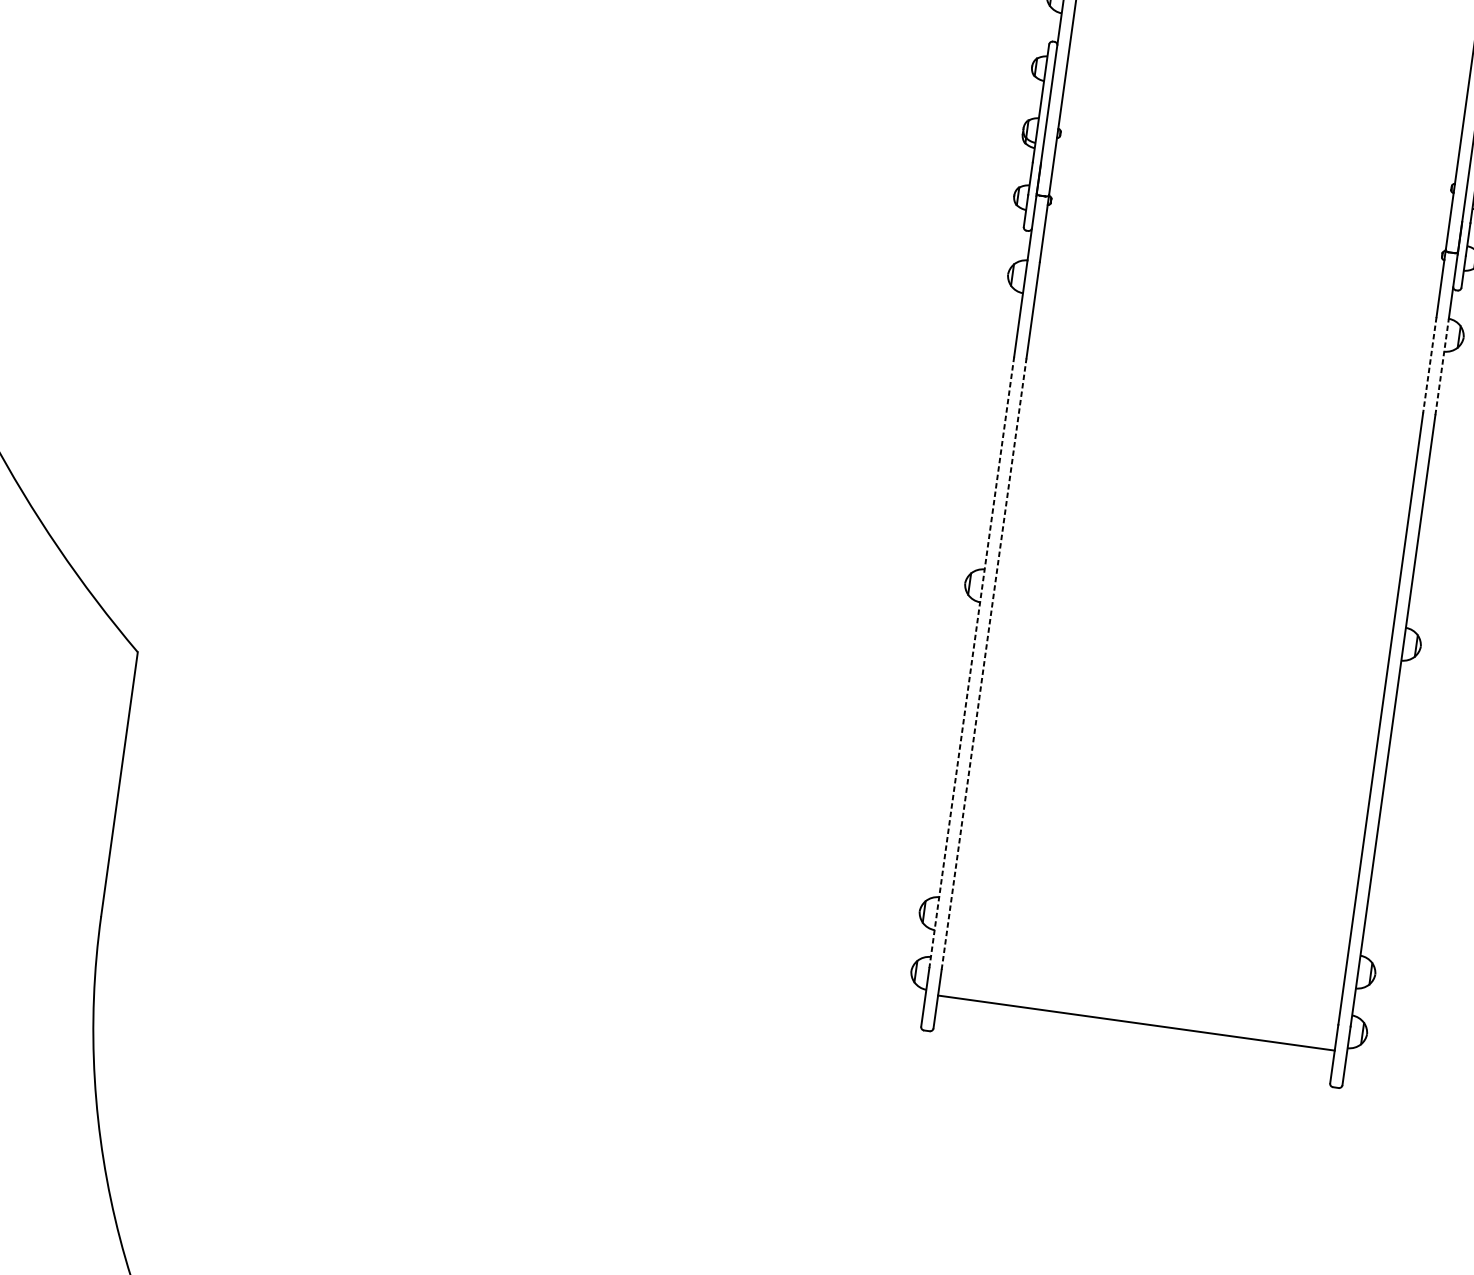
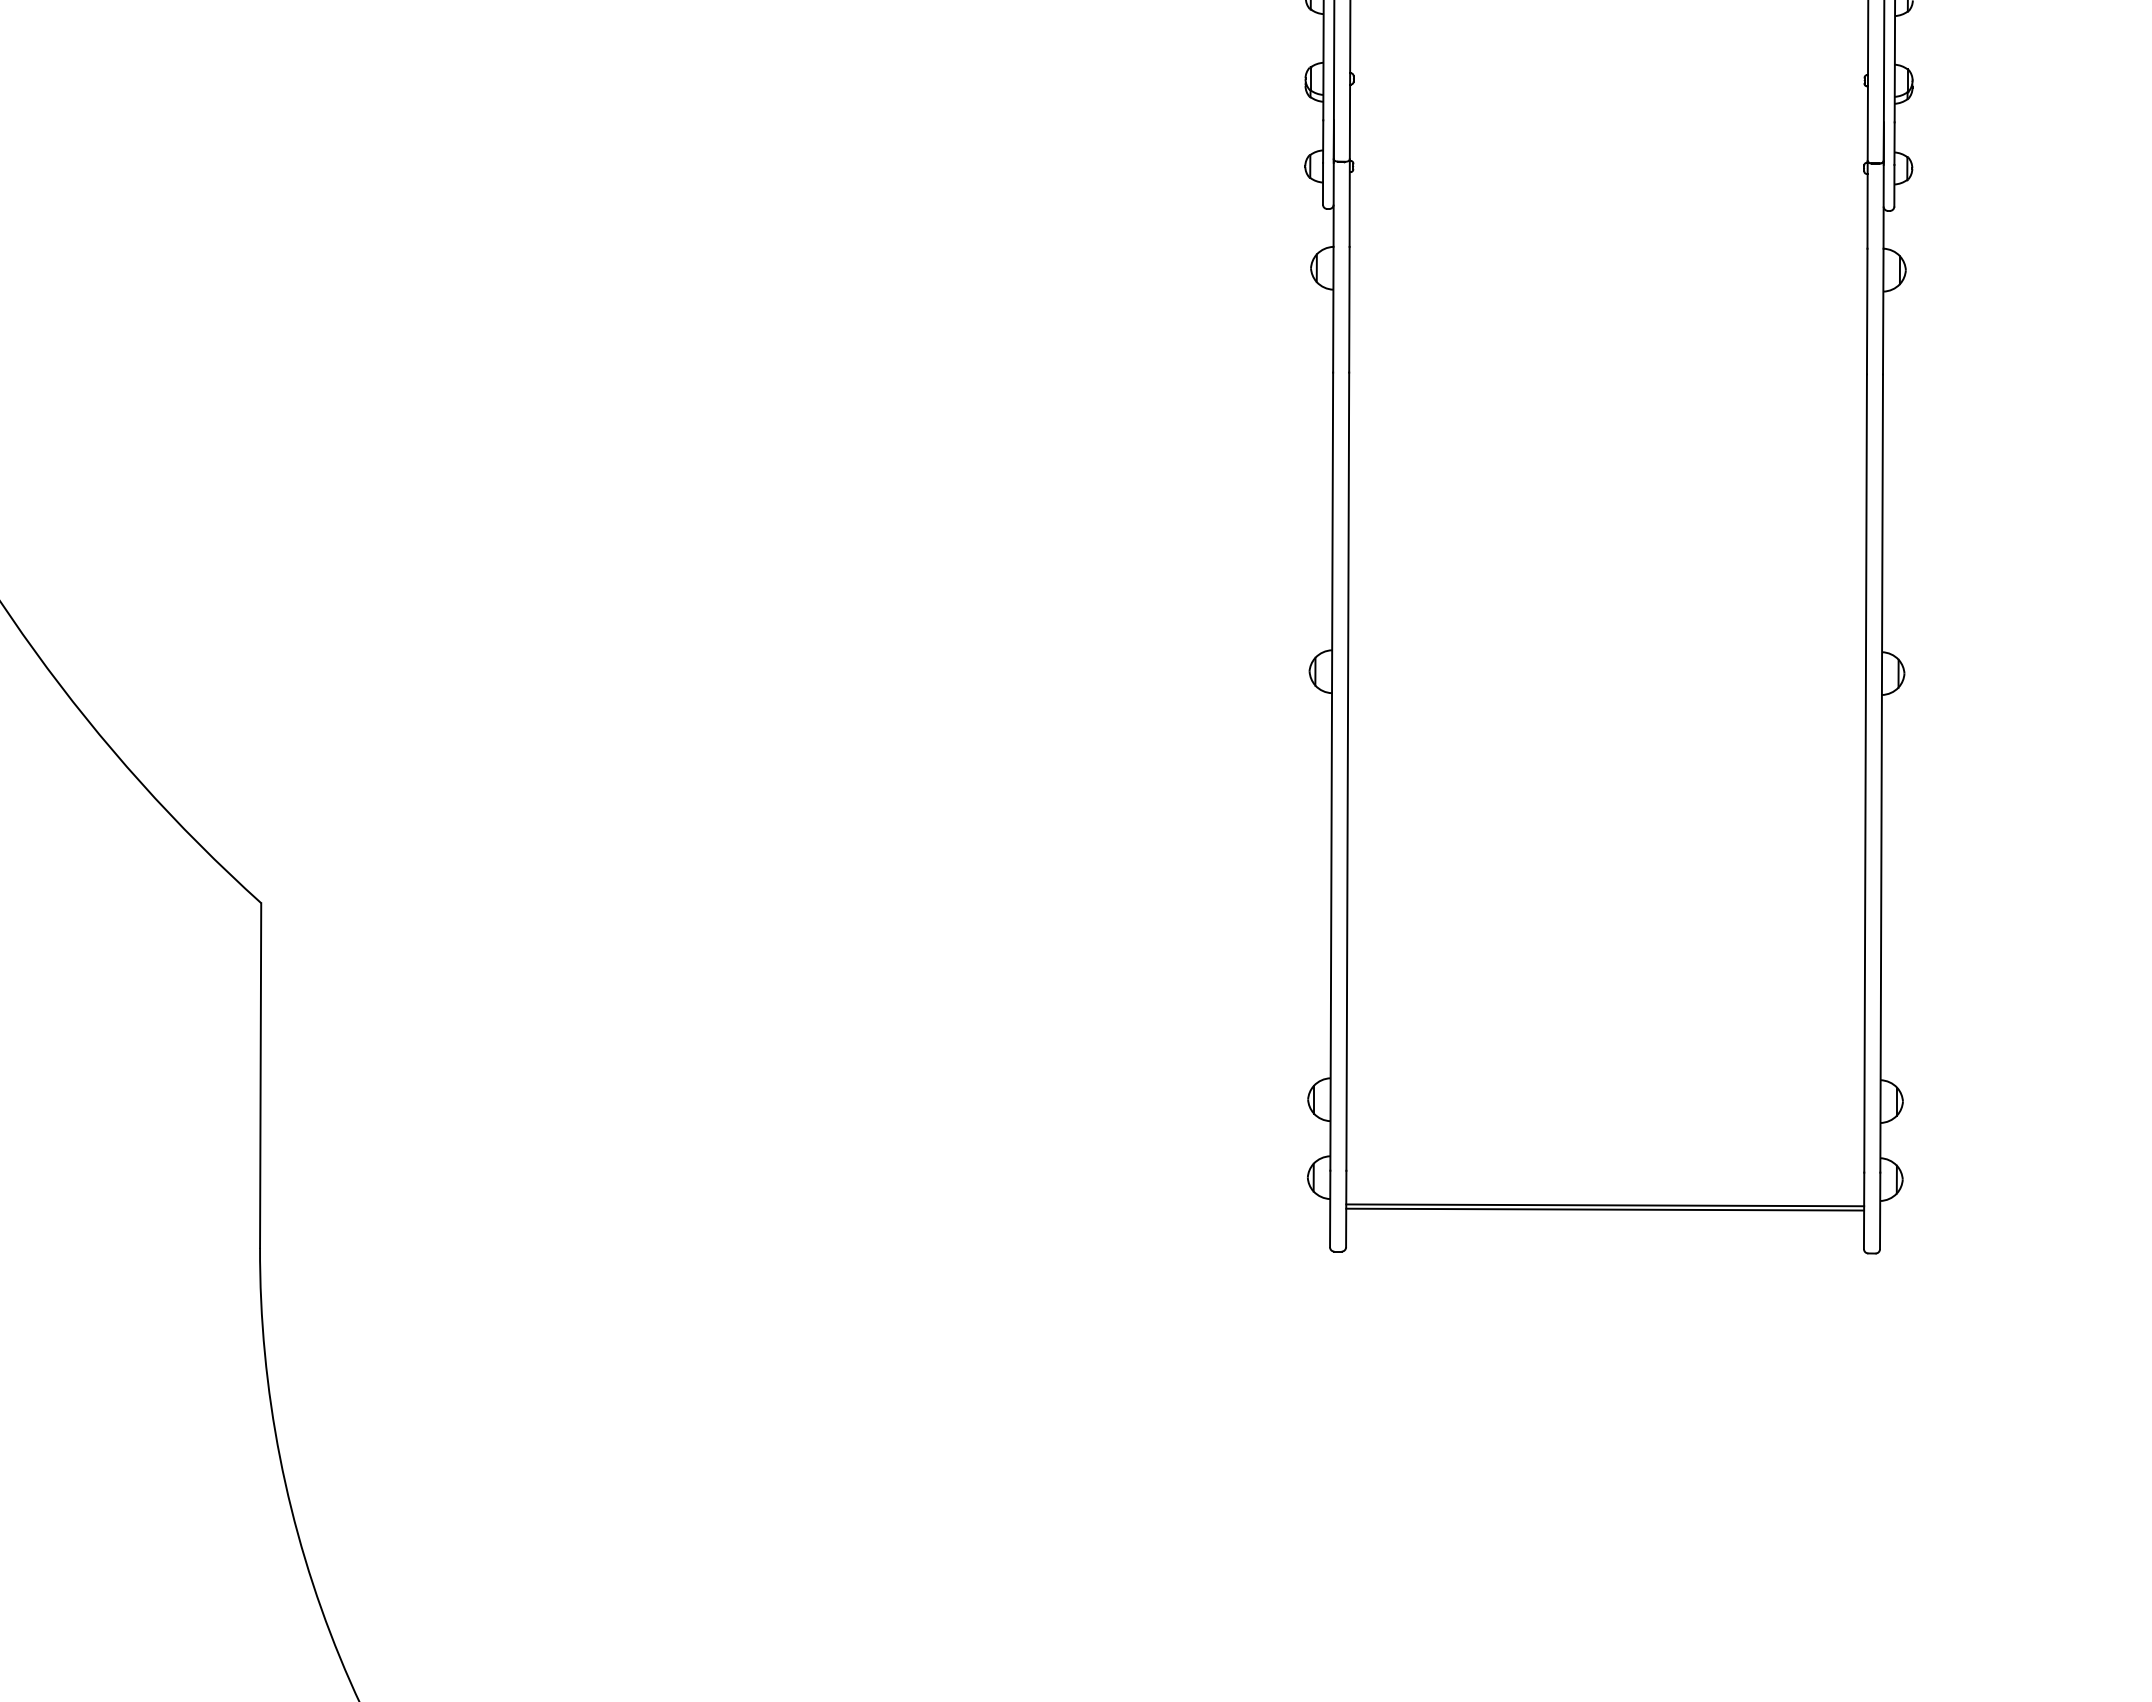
line: (1430, 365) -> (1867, 311), dashed -> solid
line: (1442, 366) -> (1883, 311), dashed -> solid
line: (971, 663) -> (1331, 772), dashed -> solid
line: (983, 663) -> (1347, 771), dashed -> solid
line: (1136, 1026) -> (1605, 1209), added

